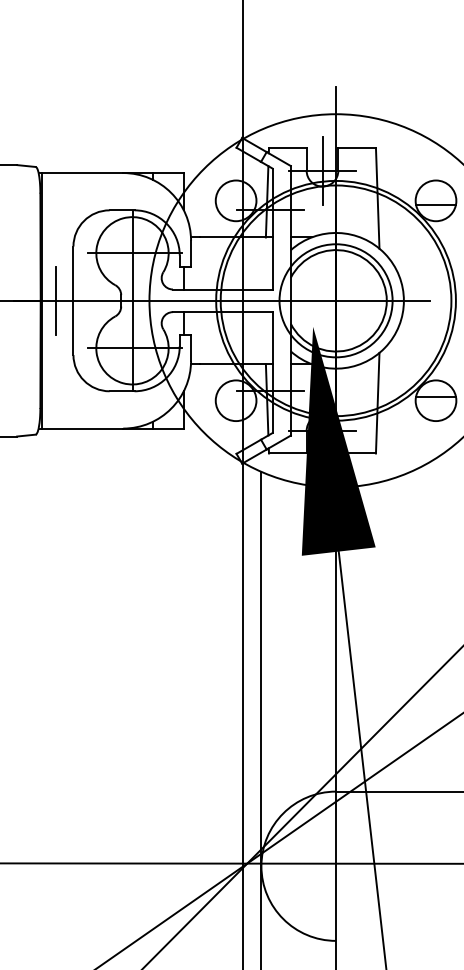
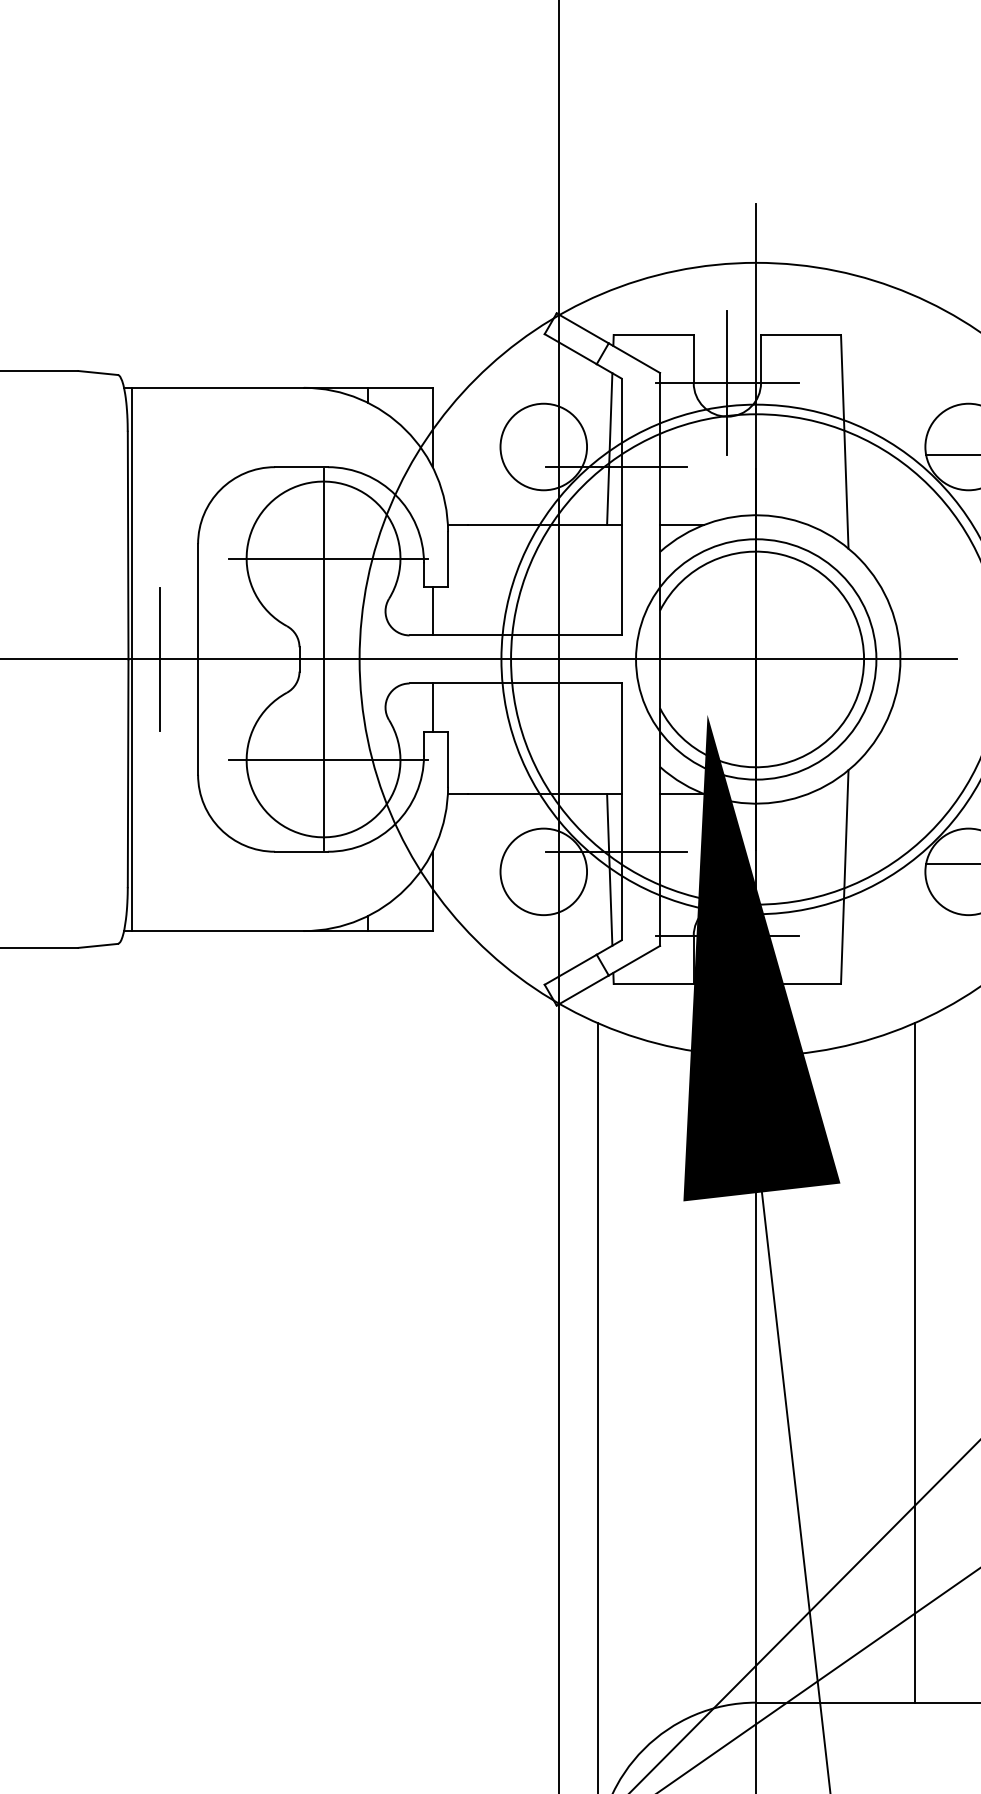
line: (410, 631) -> (914, 1362), added

